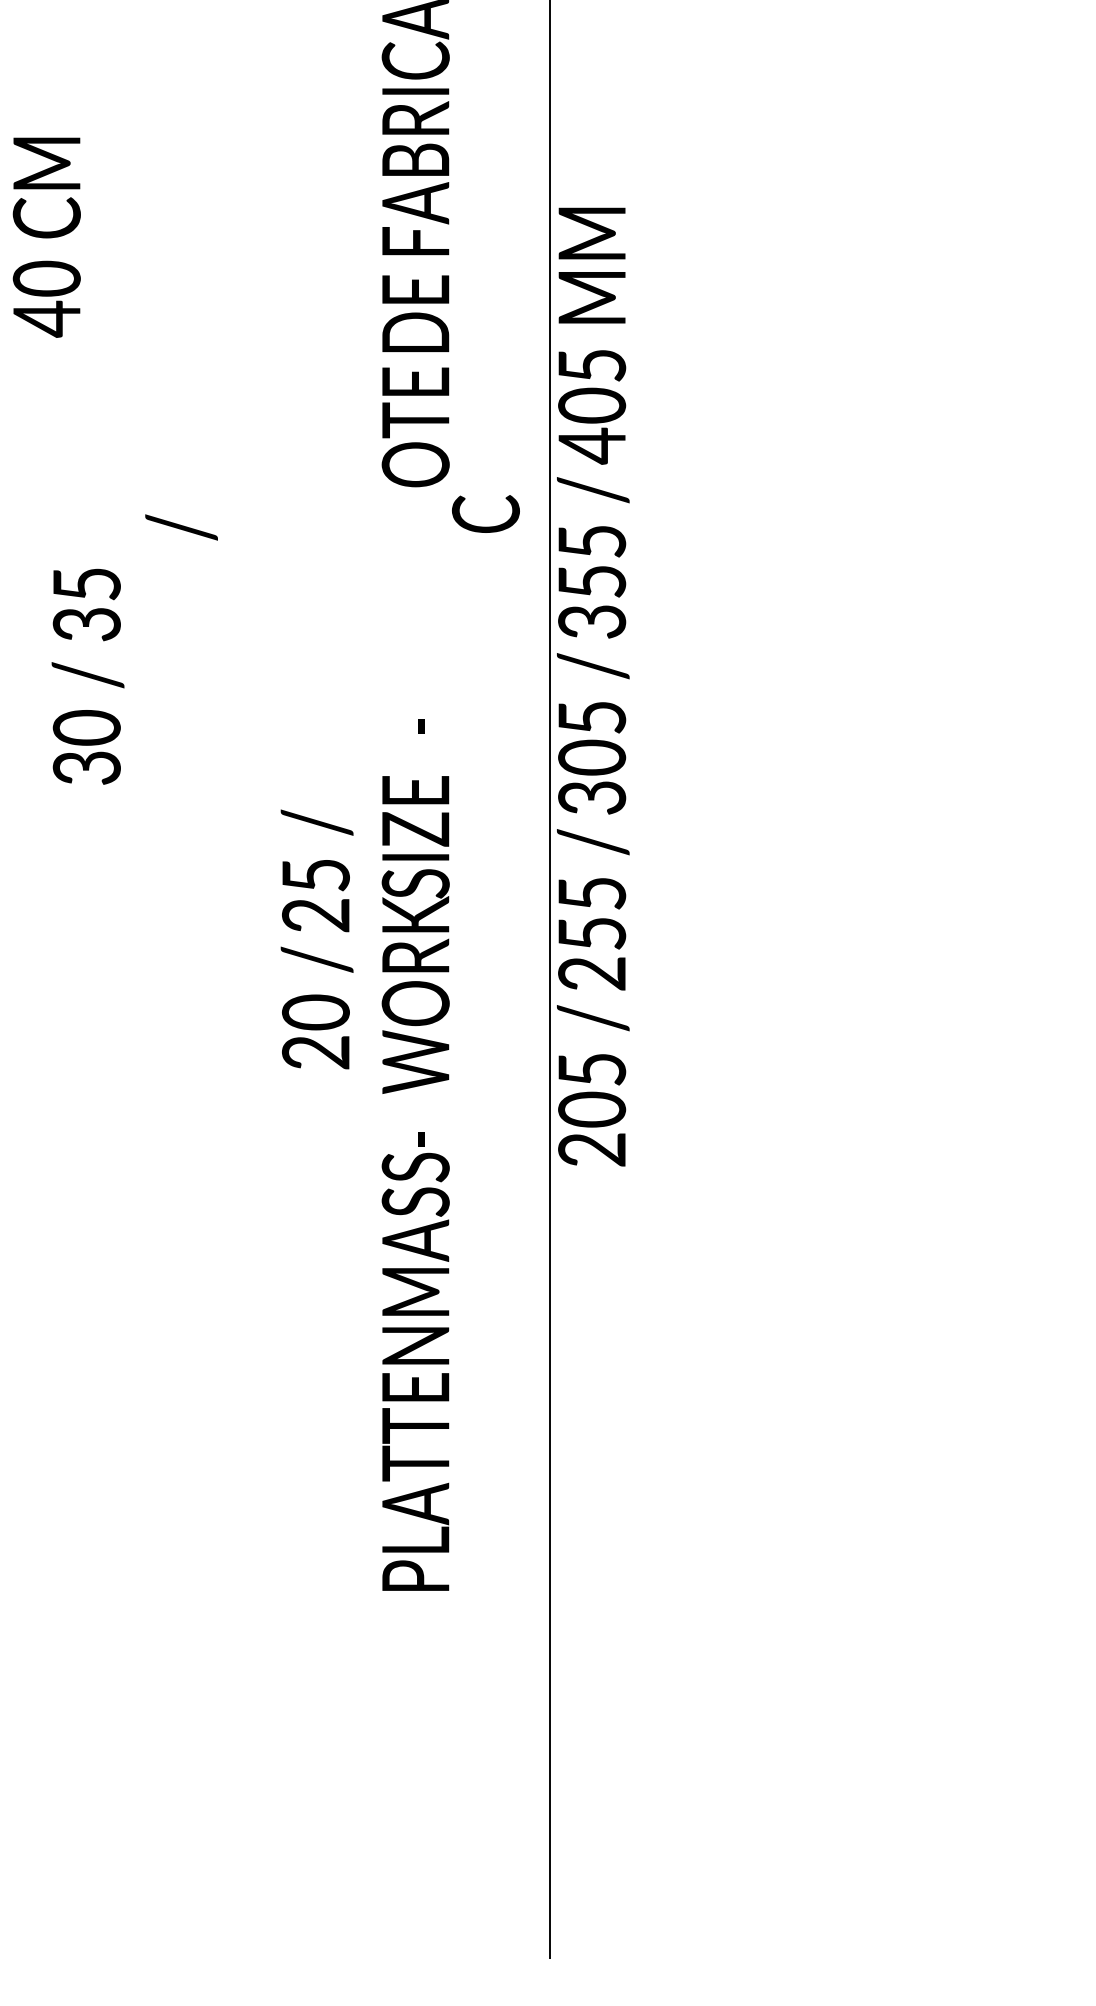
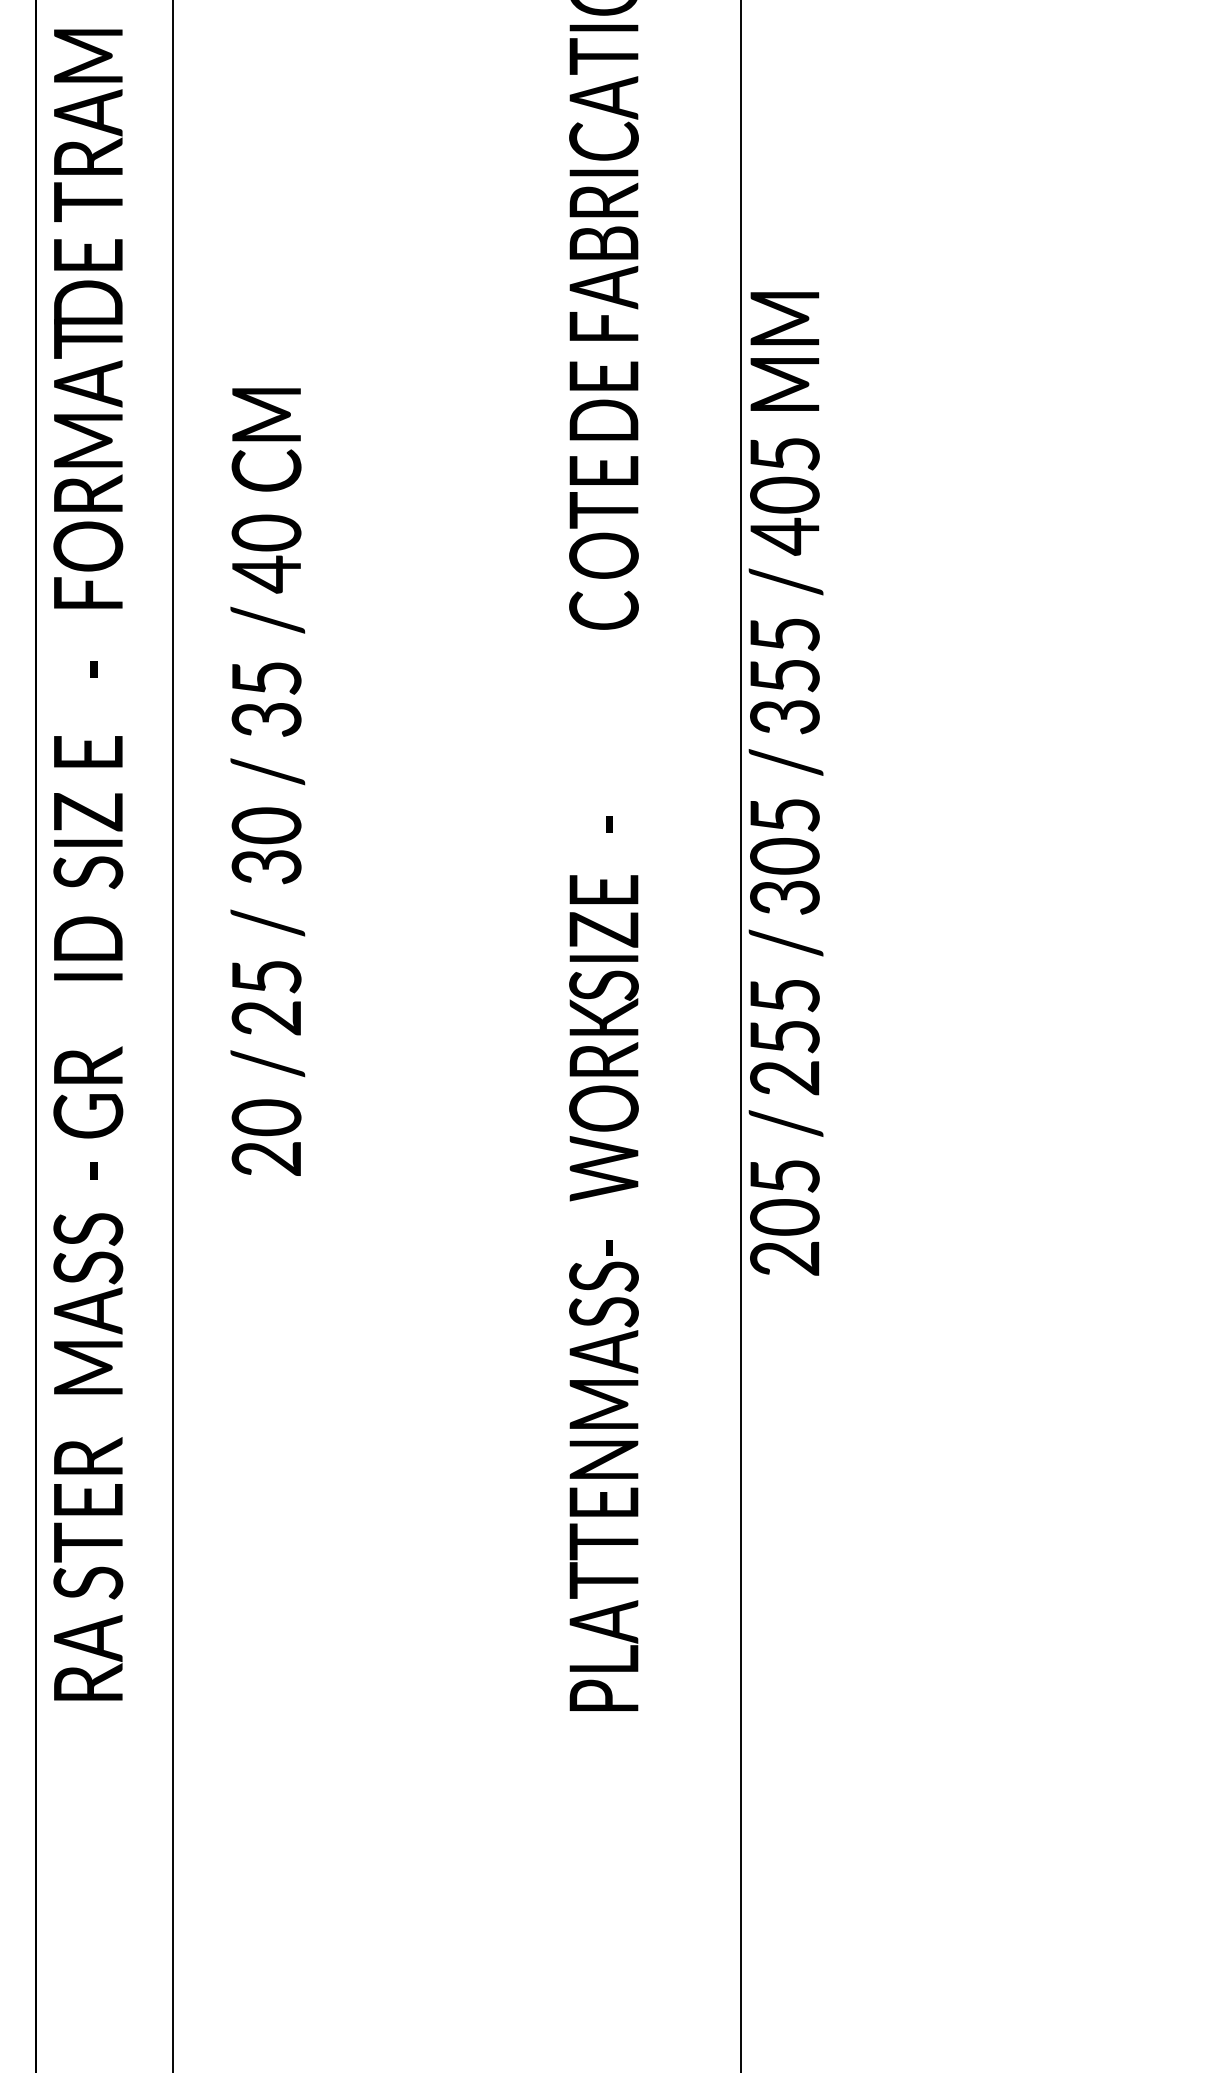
text: (46, 237) -> (266, 490), moved
text: (485, 513) -> (603, 609), moved
text: (181, 526) -> (267, 619), moved
text: (316, 939) -> (267, 1042), moved

